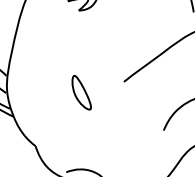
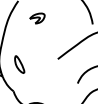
part: (81, 92) -> (19, 64), moved

